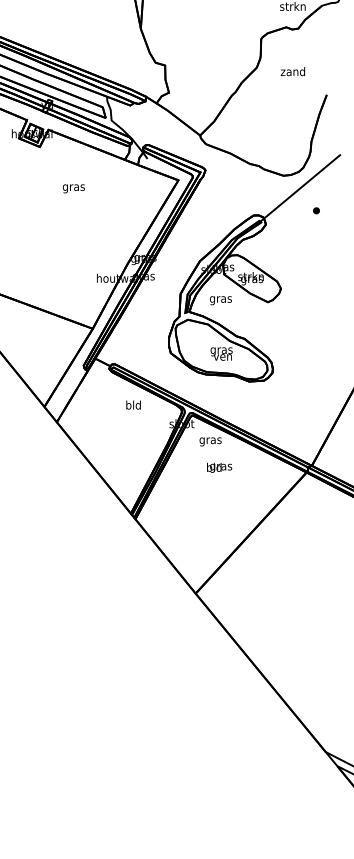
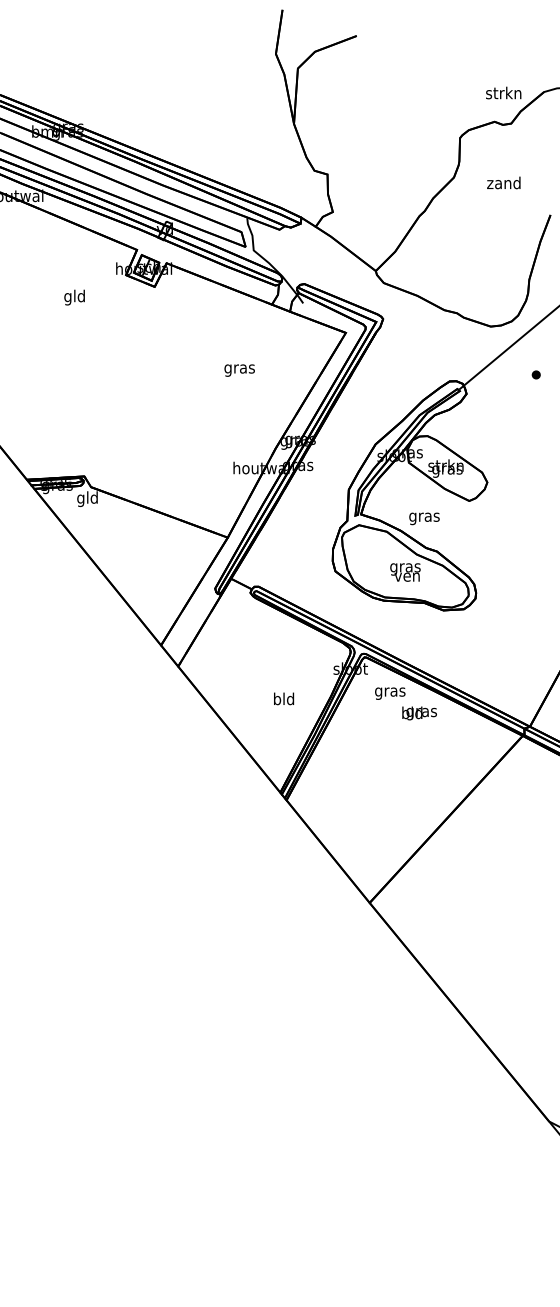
text: (73, 188) -> (239, 370), moved
text: (220, 300) -> (424, 518), moved
text: (133, 404) -> (284, 698), moved
text: (219, 467) -> (419, 713), moved

